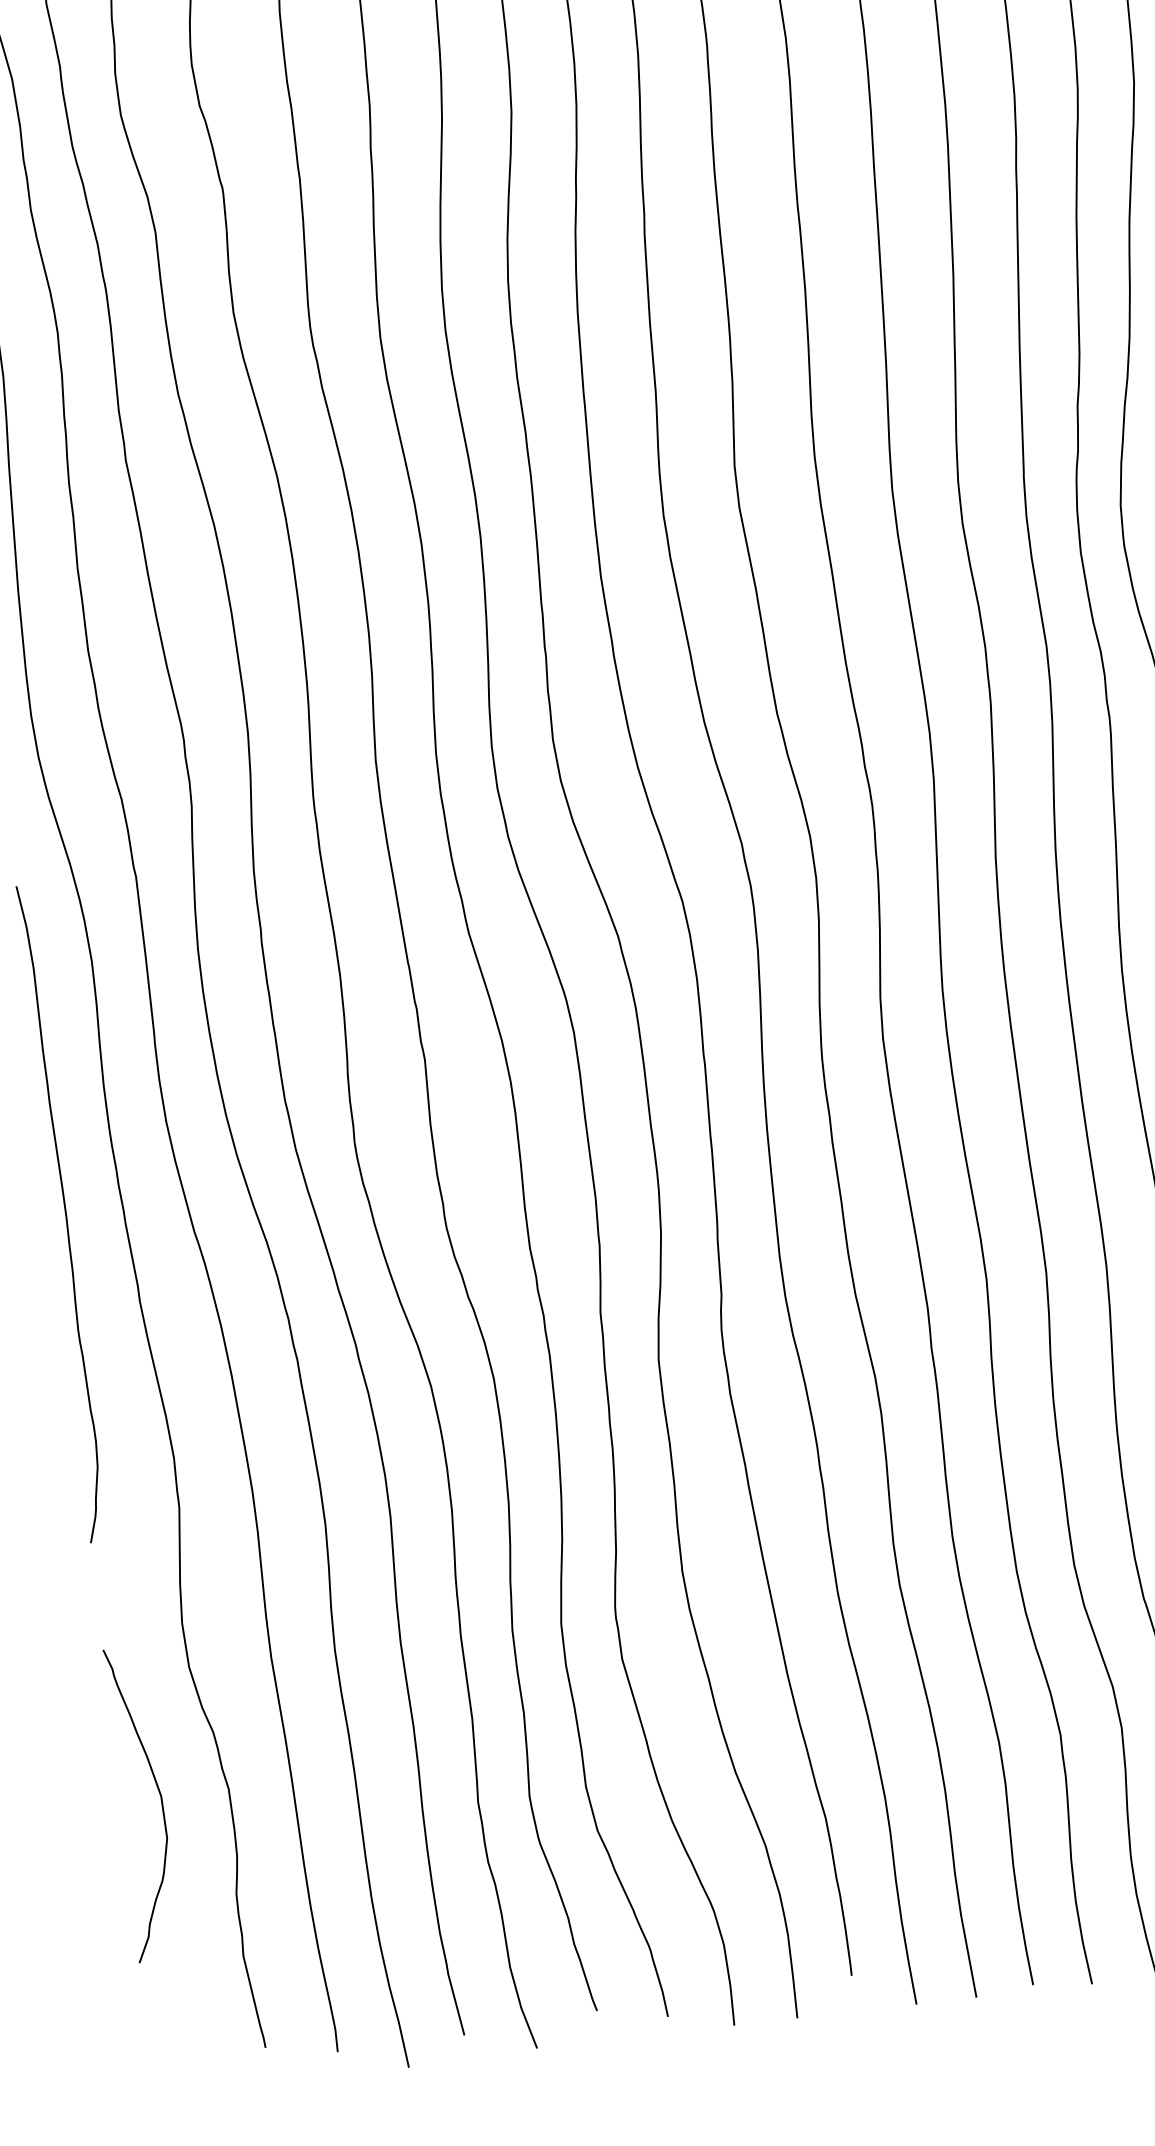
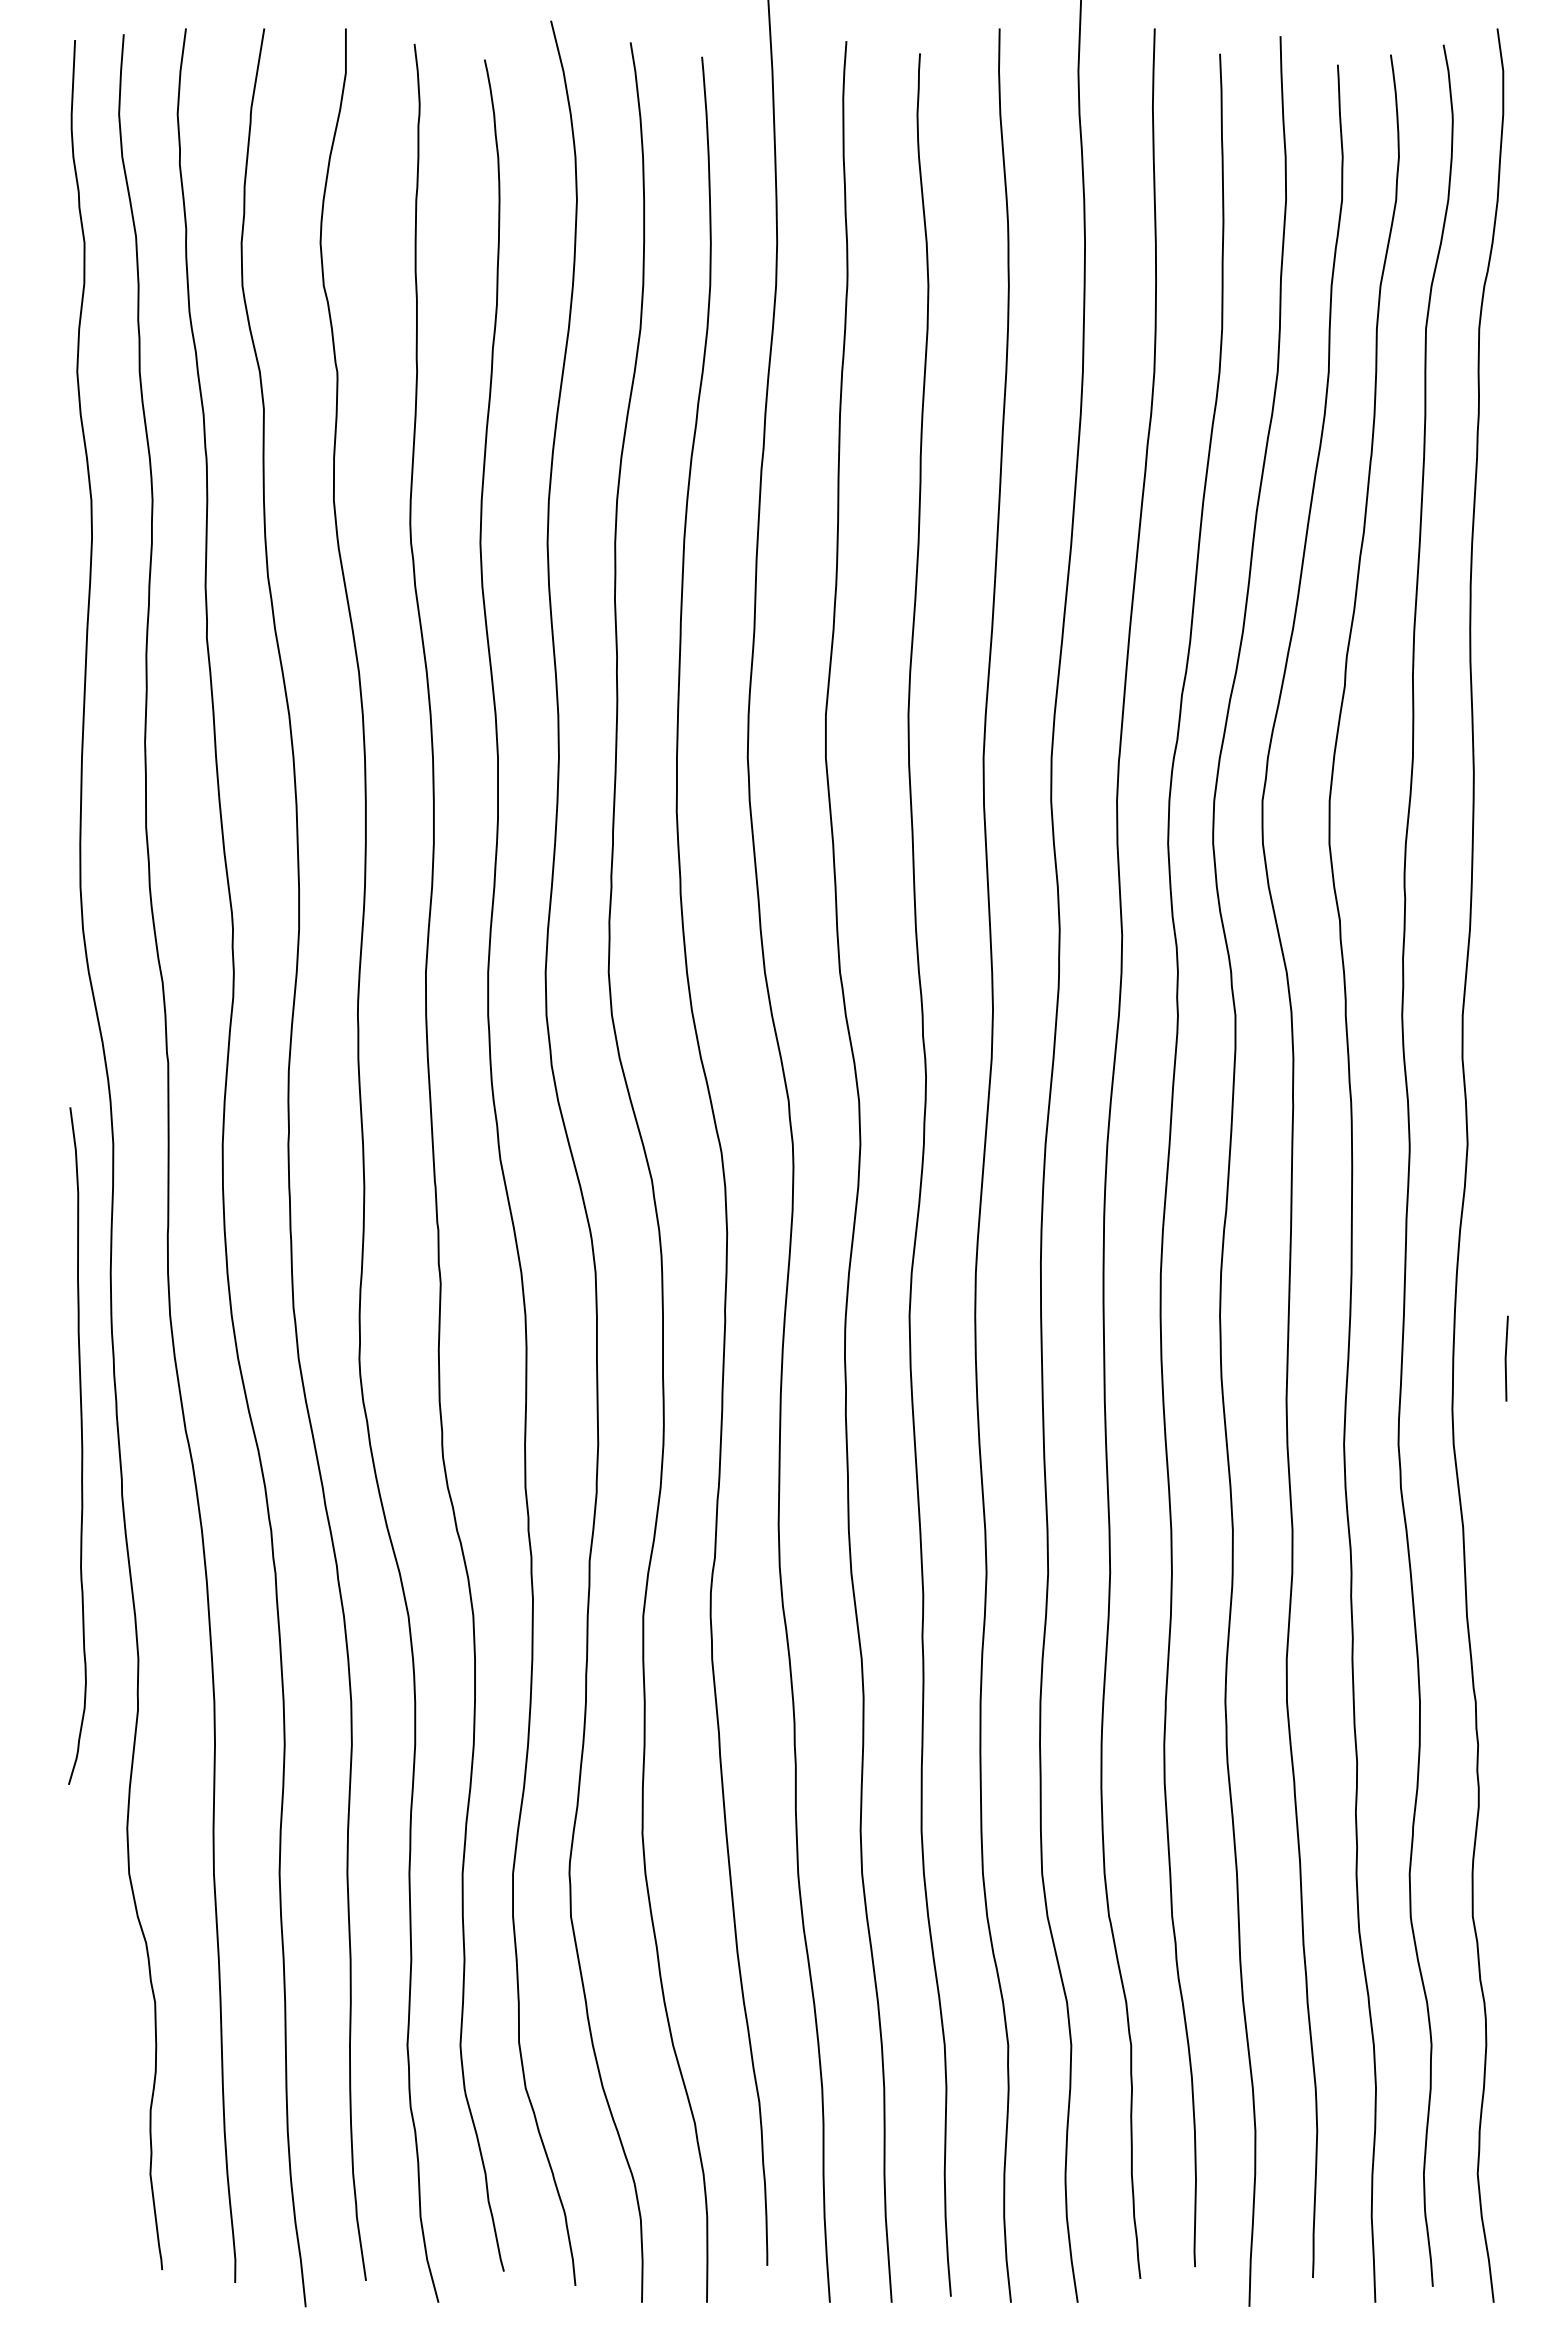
curve: (65, 1212) -> (81, 1445), moved
curve: (160, 1801) -> (84, 2007), removed

